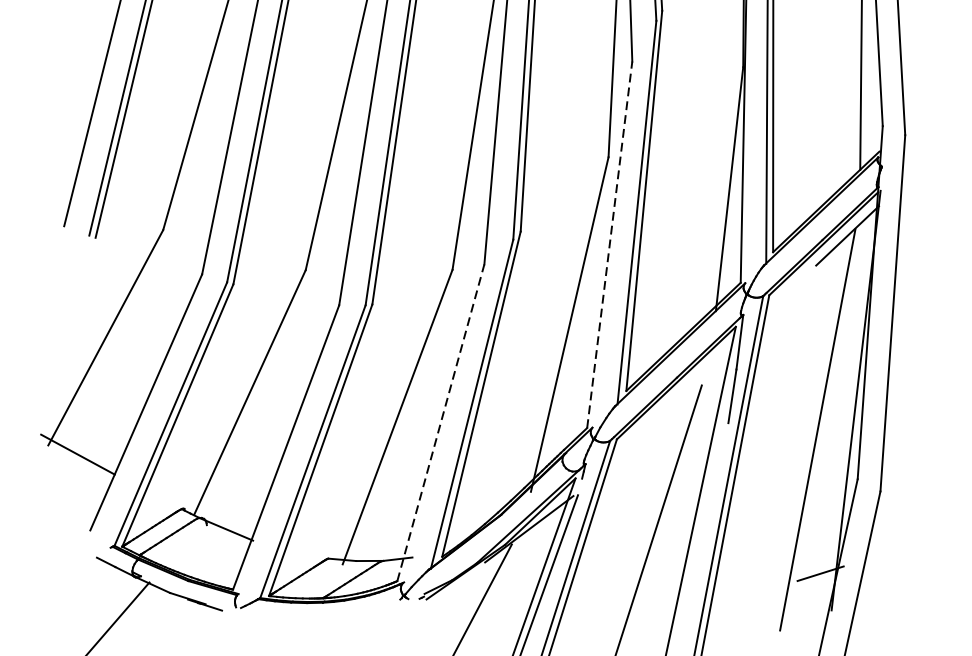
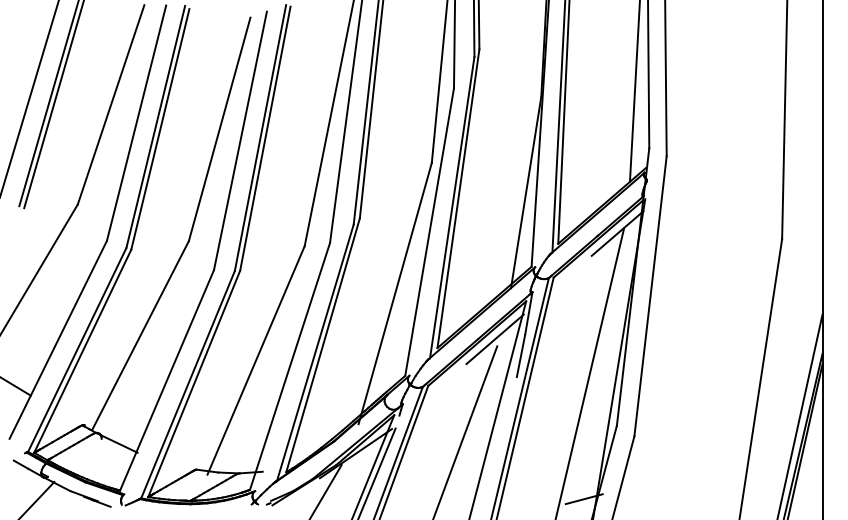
line: (609, 245) -> (429, 232), dashed -> solid
line: (697, 376) -> (494, 339), added
line: (441, 422) -> (290, 366), dashed -> solid

